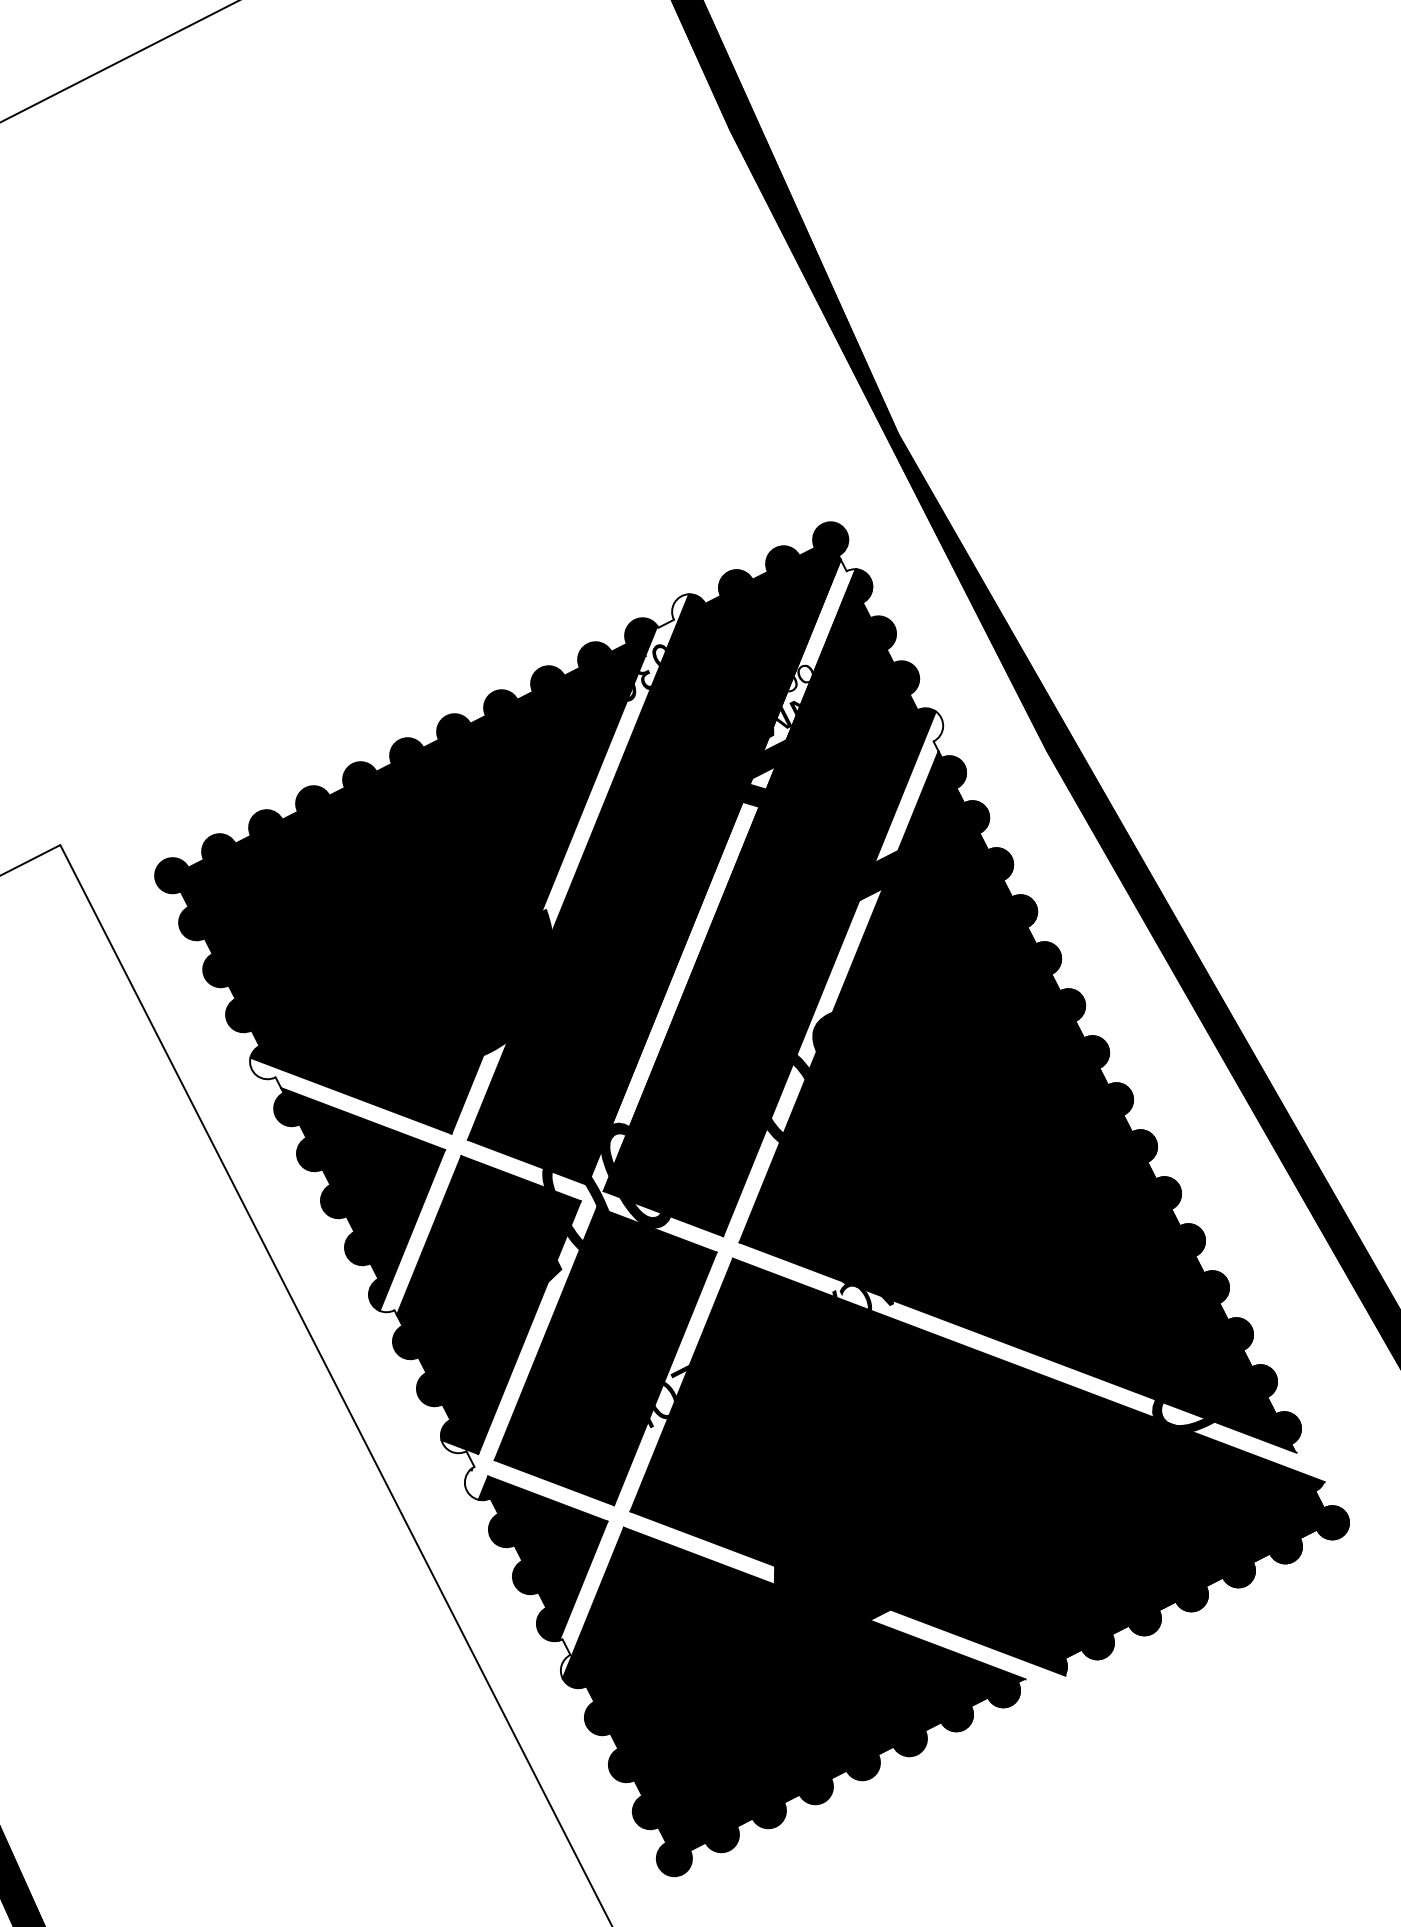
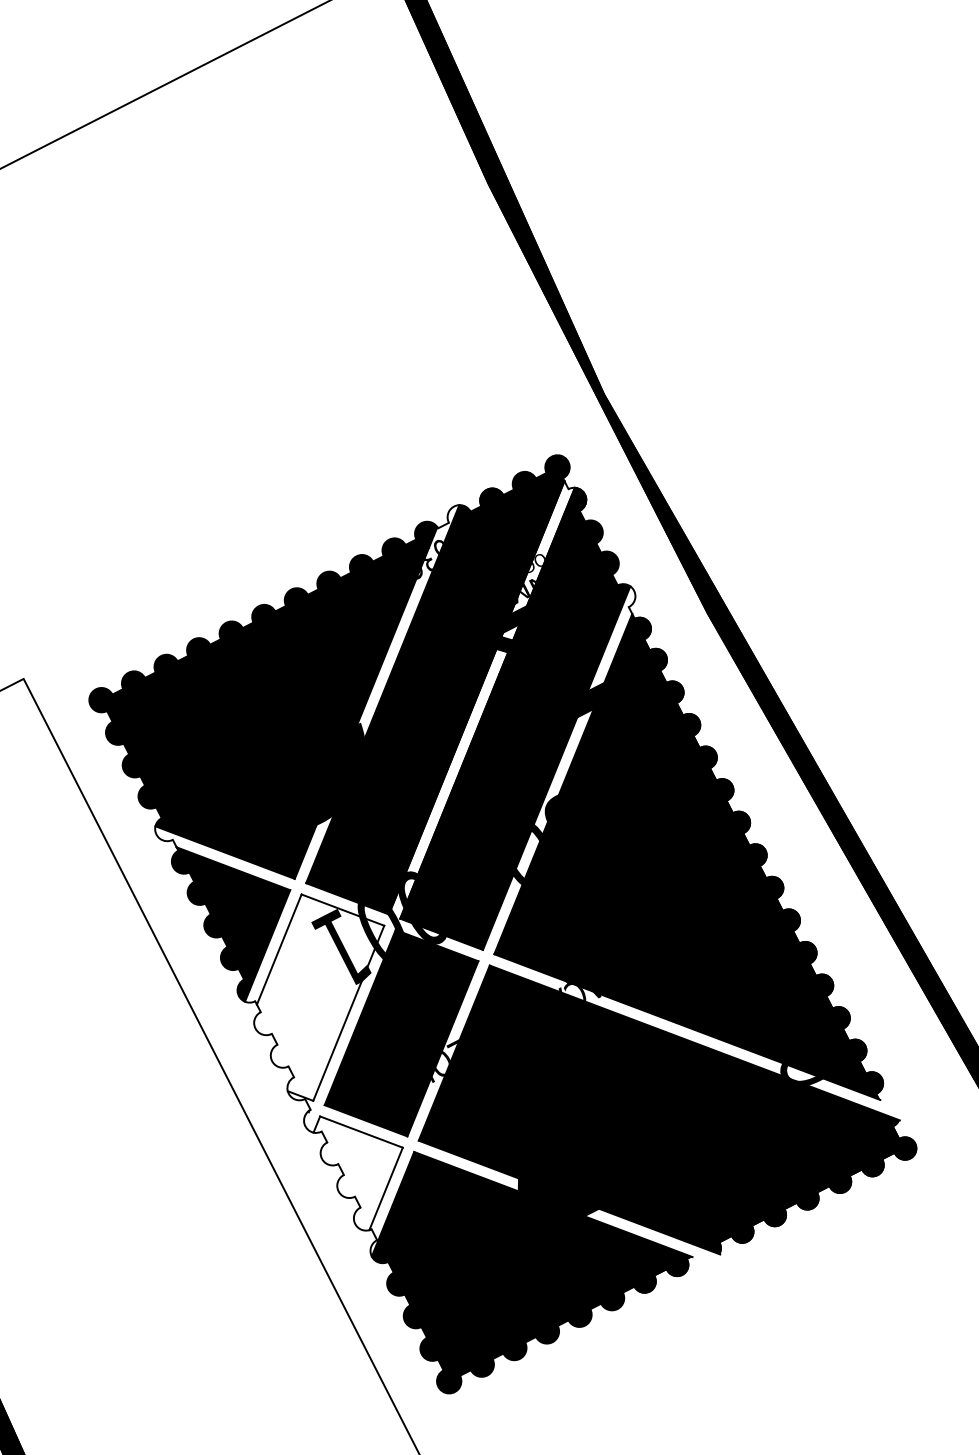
fill: (487, 1304) -> (319, 997), removed
fill: (542, 1558) -> (357, 1173), removed

